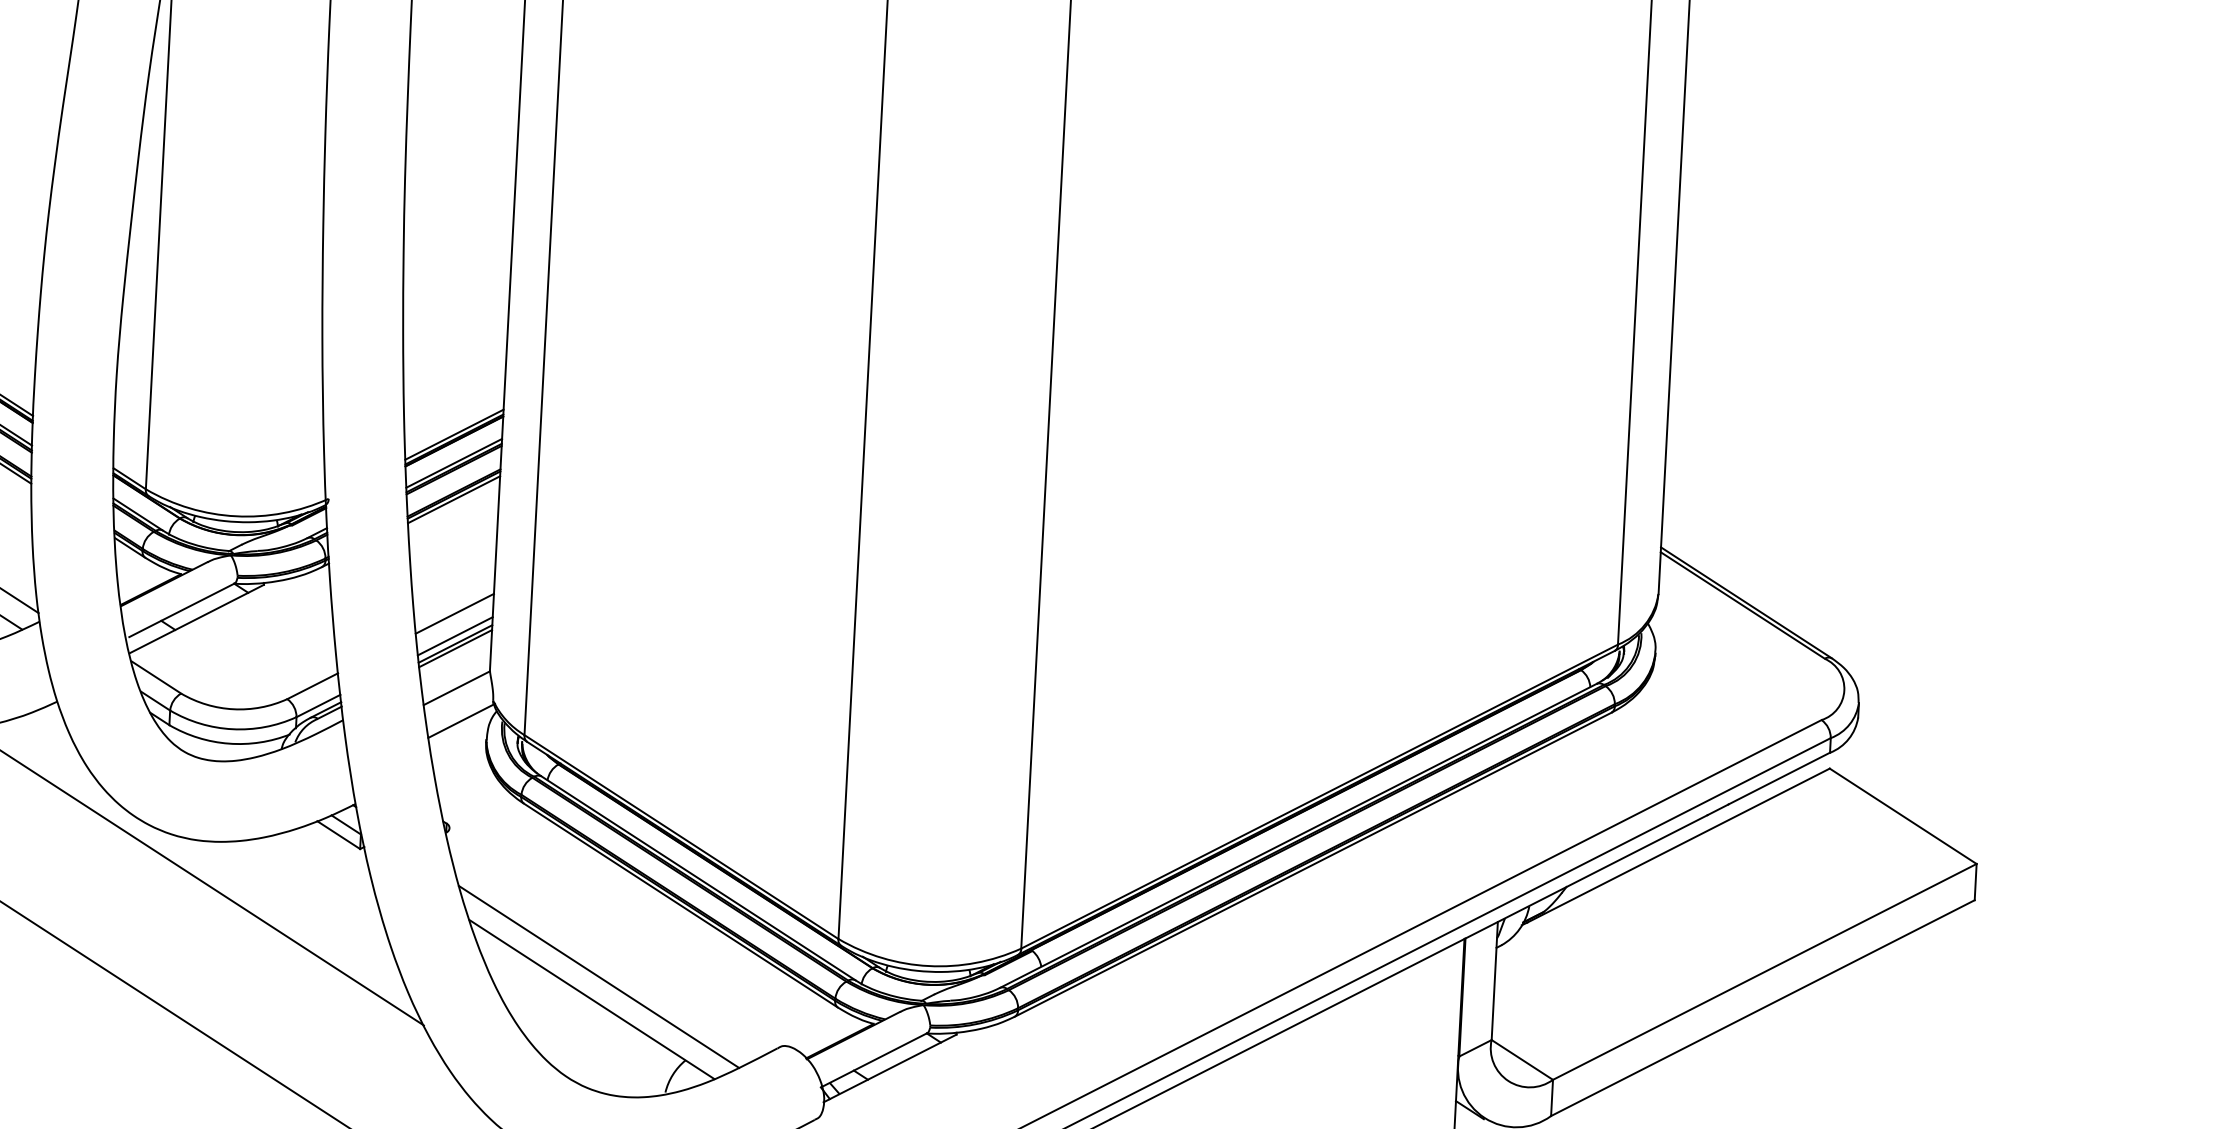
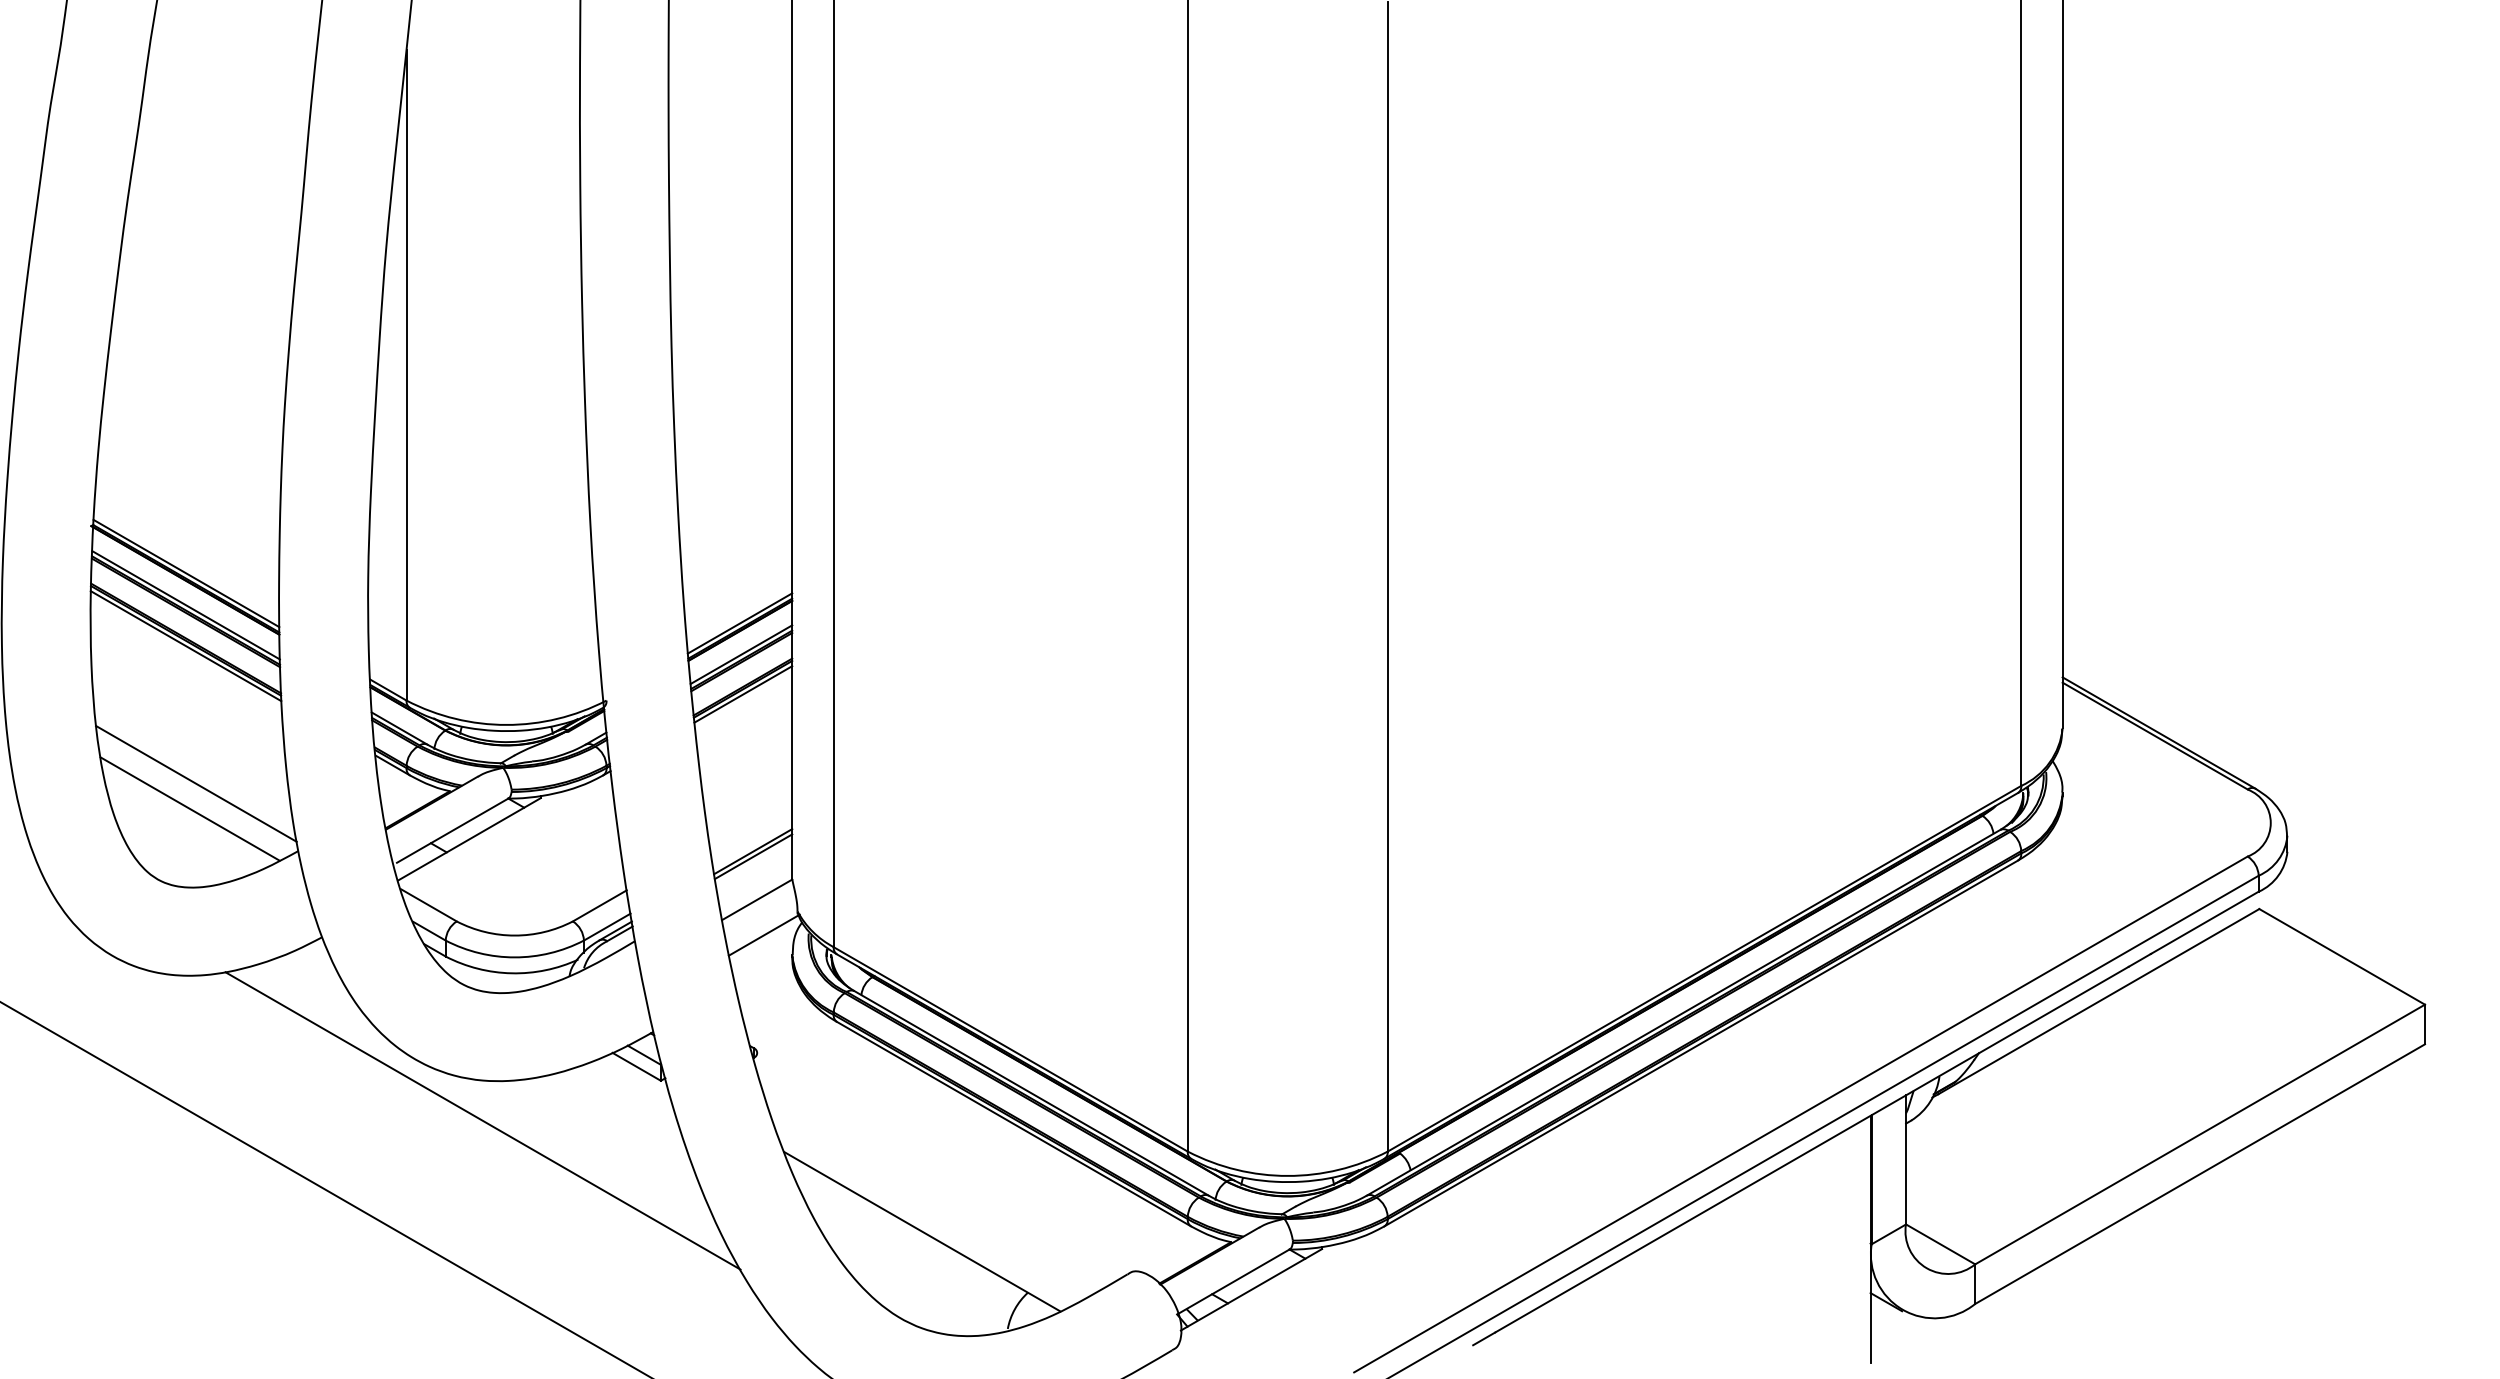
line: (454, 613) -> (750, 818), removed
line: (455, 636) -> (752, 843), removed
line: (598, 976) -> (928, 1206), removed

